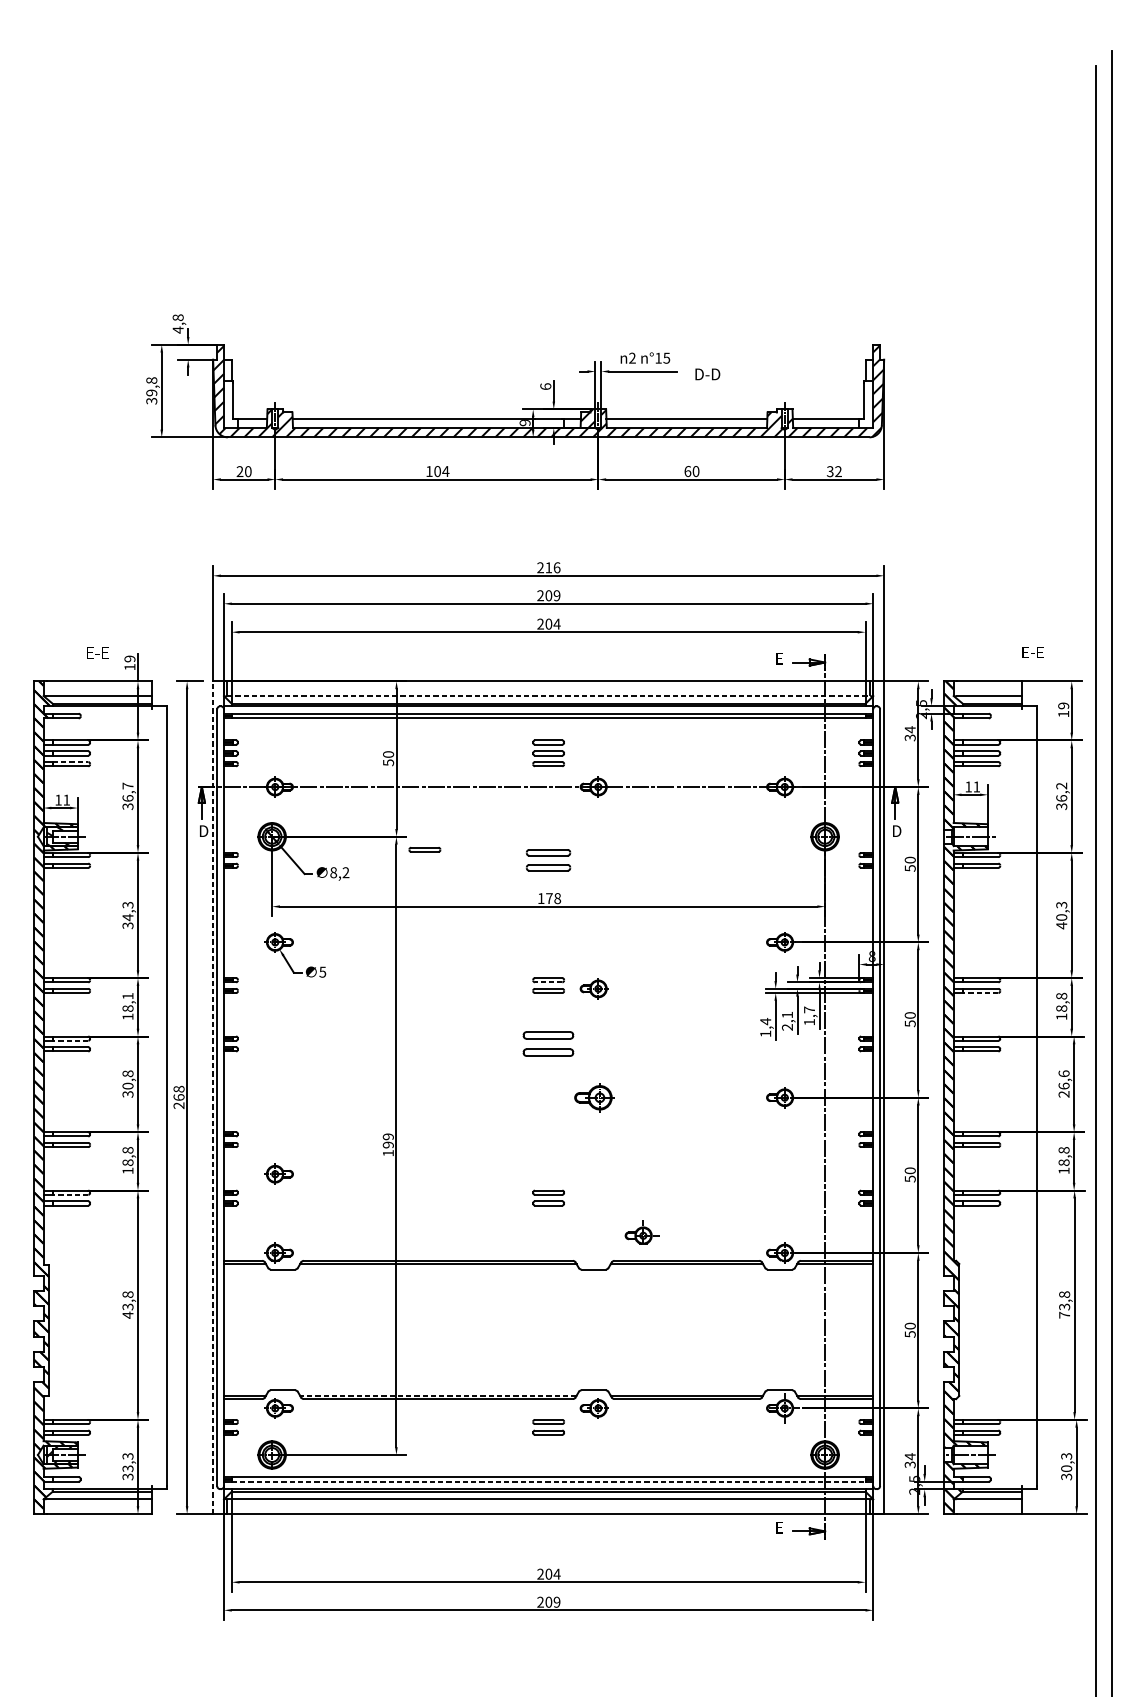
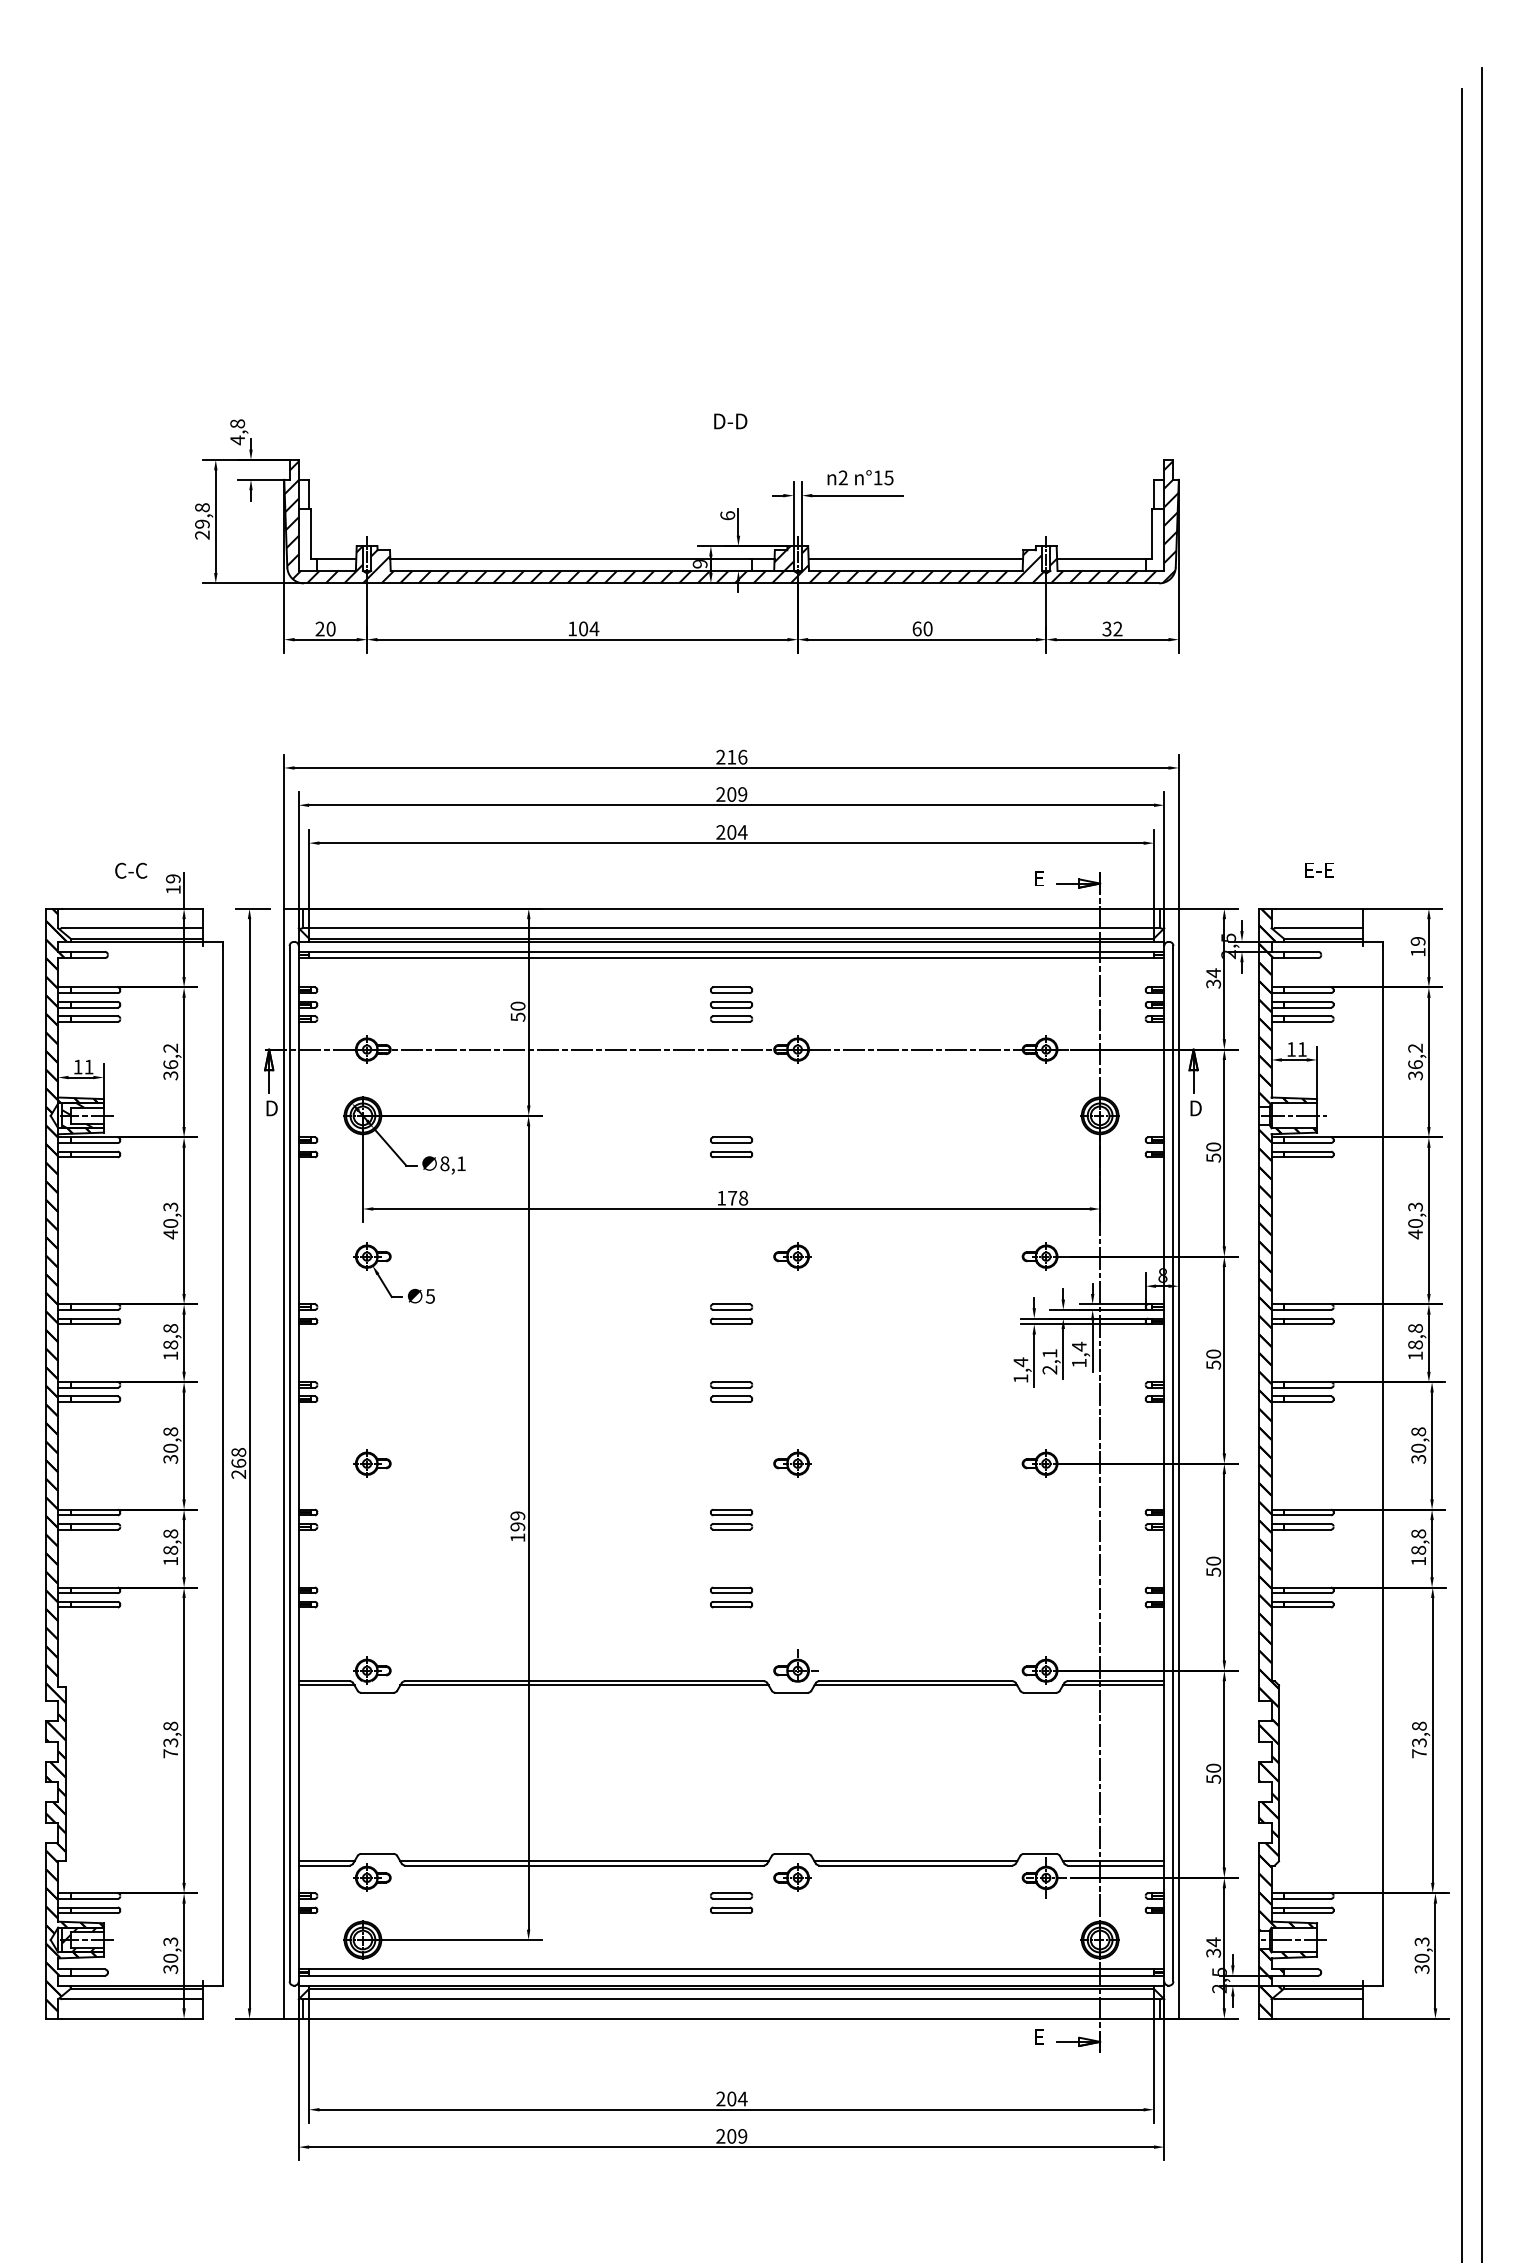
text: (707, 374) -> (730, 421), moved
text: (151, 400) -> (202, 534), 39,8 -> 29,8
text: (98, 652) -> (131, 870), E-E -> C-C
text: (1033, 652) -> (1319, 870), moved
line: (548, 696) -> (731, 928), dashed -> solid
line: (70, 762) -> (94, 1016), dashed -> solid
text: (127, 785) -> (170, 1047), 36,7 -> 36,2
part: (424, 849) -> (566, 1132), removed
part: (548, 860) -> (731, 1147), size x0.71
text: (345, 872) -> (460, 1163), 8,2 -> 8,1
text: (127, 921) -> (170, 1228), 34,3 -> 40,3
line: (548, 982) -> (731, 1309), dashed -> solid
part: (594, 988) -> (792, 1256), moved
line: (980, 993) -> (1307, 1324), dashed -> solid
text: (127, 996) -> (170, 1328), 18,1 -> 18,8
text: (809, 1009) -> (1079, 1346), 1,7 -> 1,4
line: (70, 1040) -> (94, 1387), dashed -> solid
part: (548, 1043) -> (731, 1391), size x0.62
text: (1063, 1084) -> (1418, 1445), 26,6 -> 30,8
line: (213, 1097) -> (284, 1463), dashed -> solid
part: (594, 1097) -> (792, 1463), size x0.71
part: (548, 1139) -> (731, 1519), added
part: (279, 1174) -> (372, 1463), moved
line: (70, 1195) -> (94, 1593), dashed -> solid
part: (641, 1231) -> (795, 1665), moved
text: (127, 1315) -> (170, 1753), 43,8 -> 73,8
line: (438, 1396) -> (584, 1861), dashed -> solid
text: (127, 1468) -> (170, 1957), 33,3 -> 30,3
line: (549, 1481) -> (732, 1975), dashed -> solid

